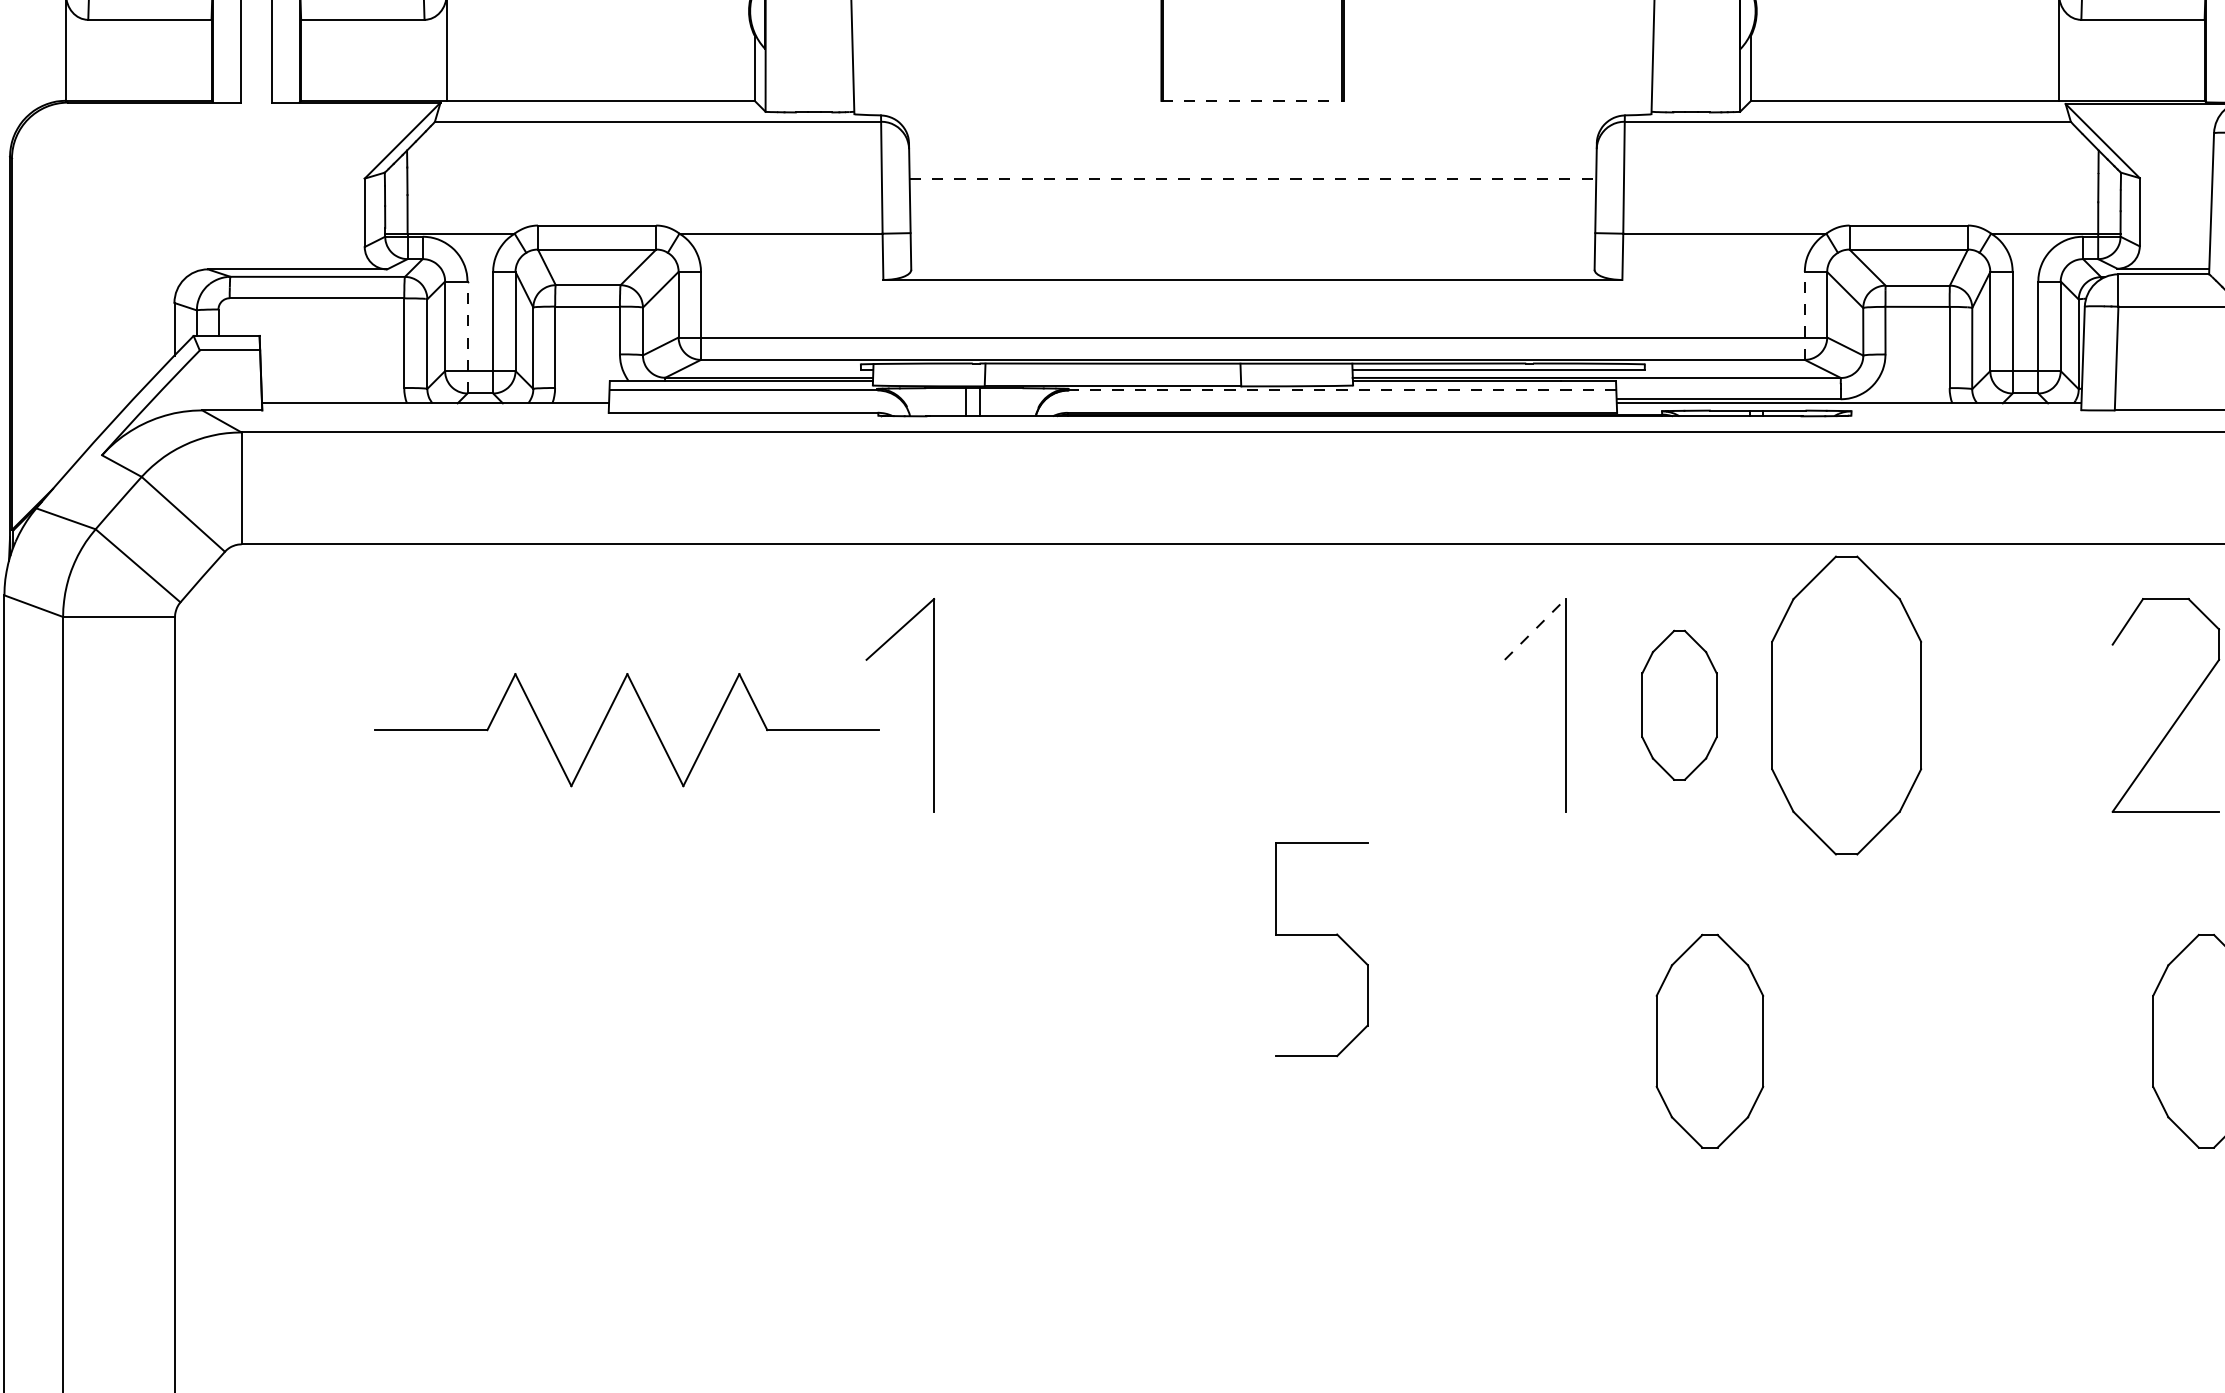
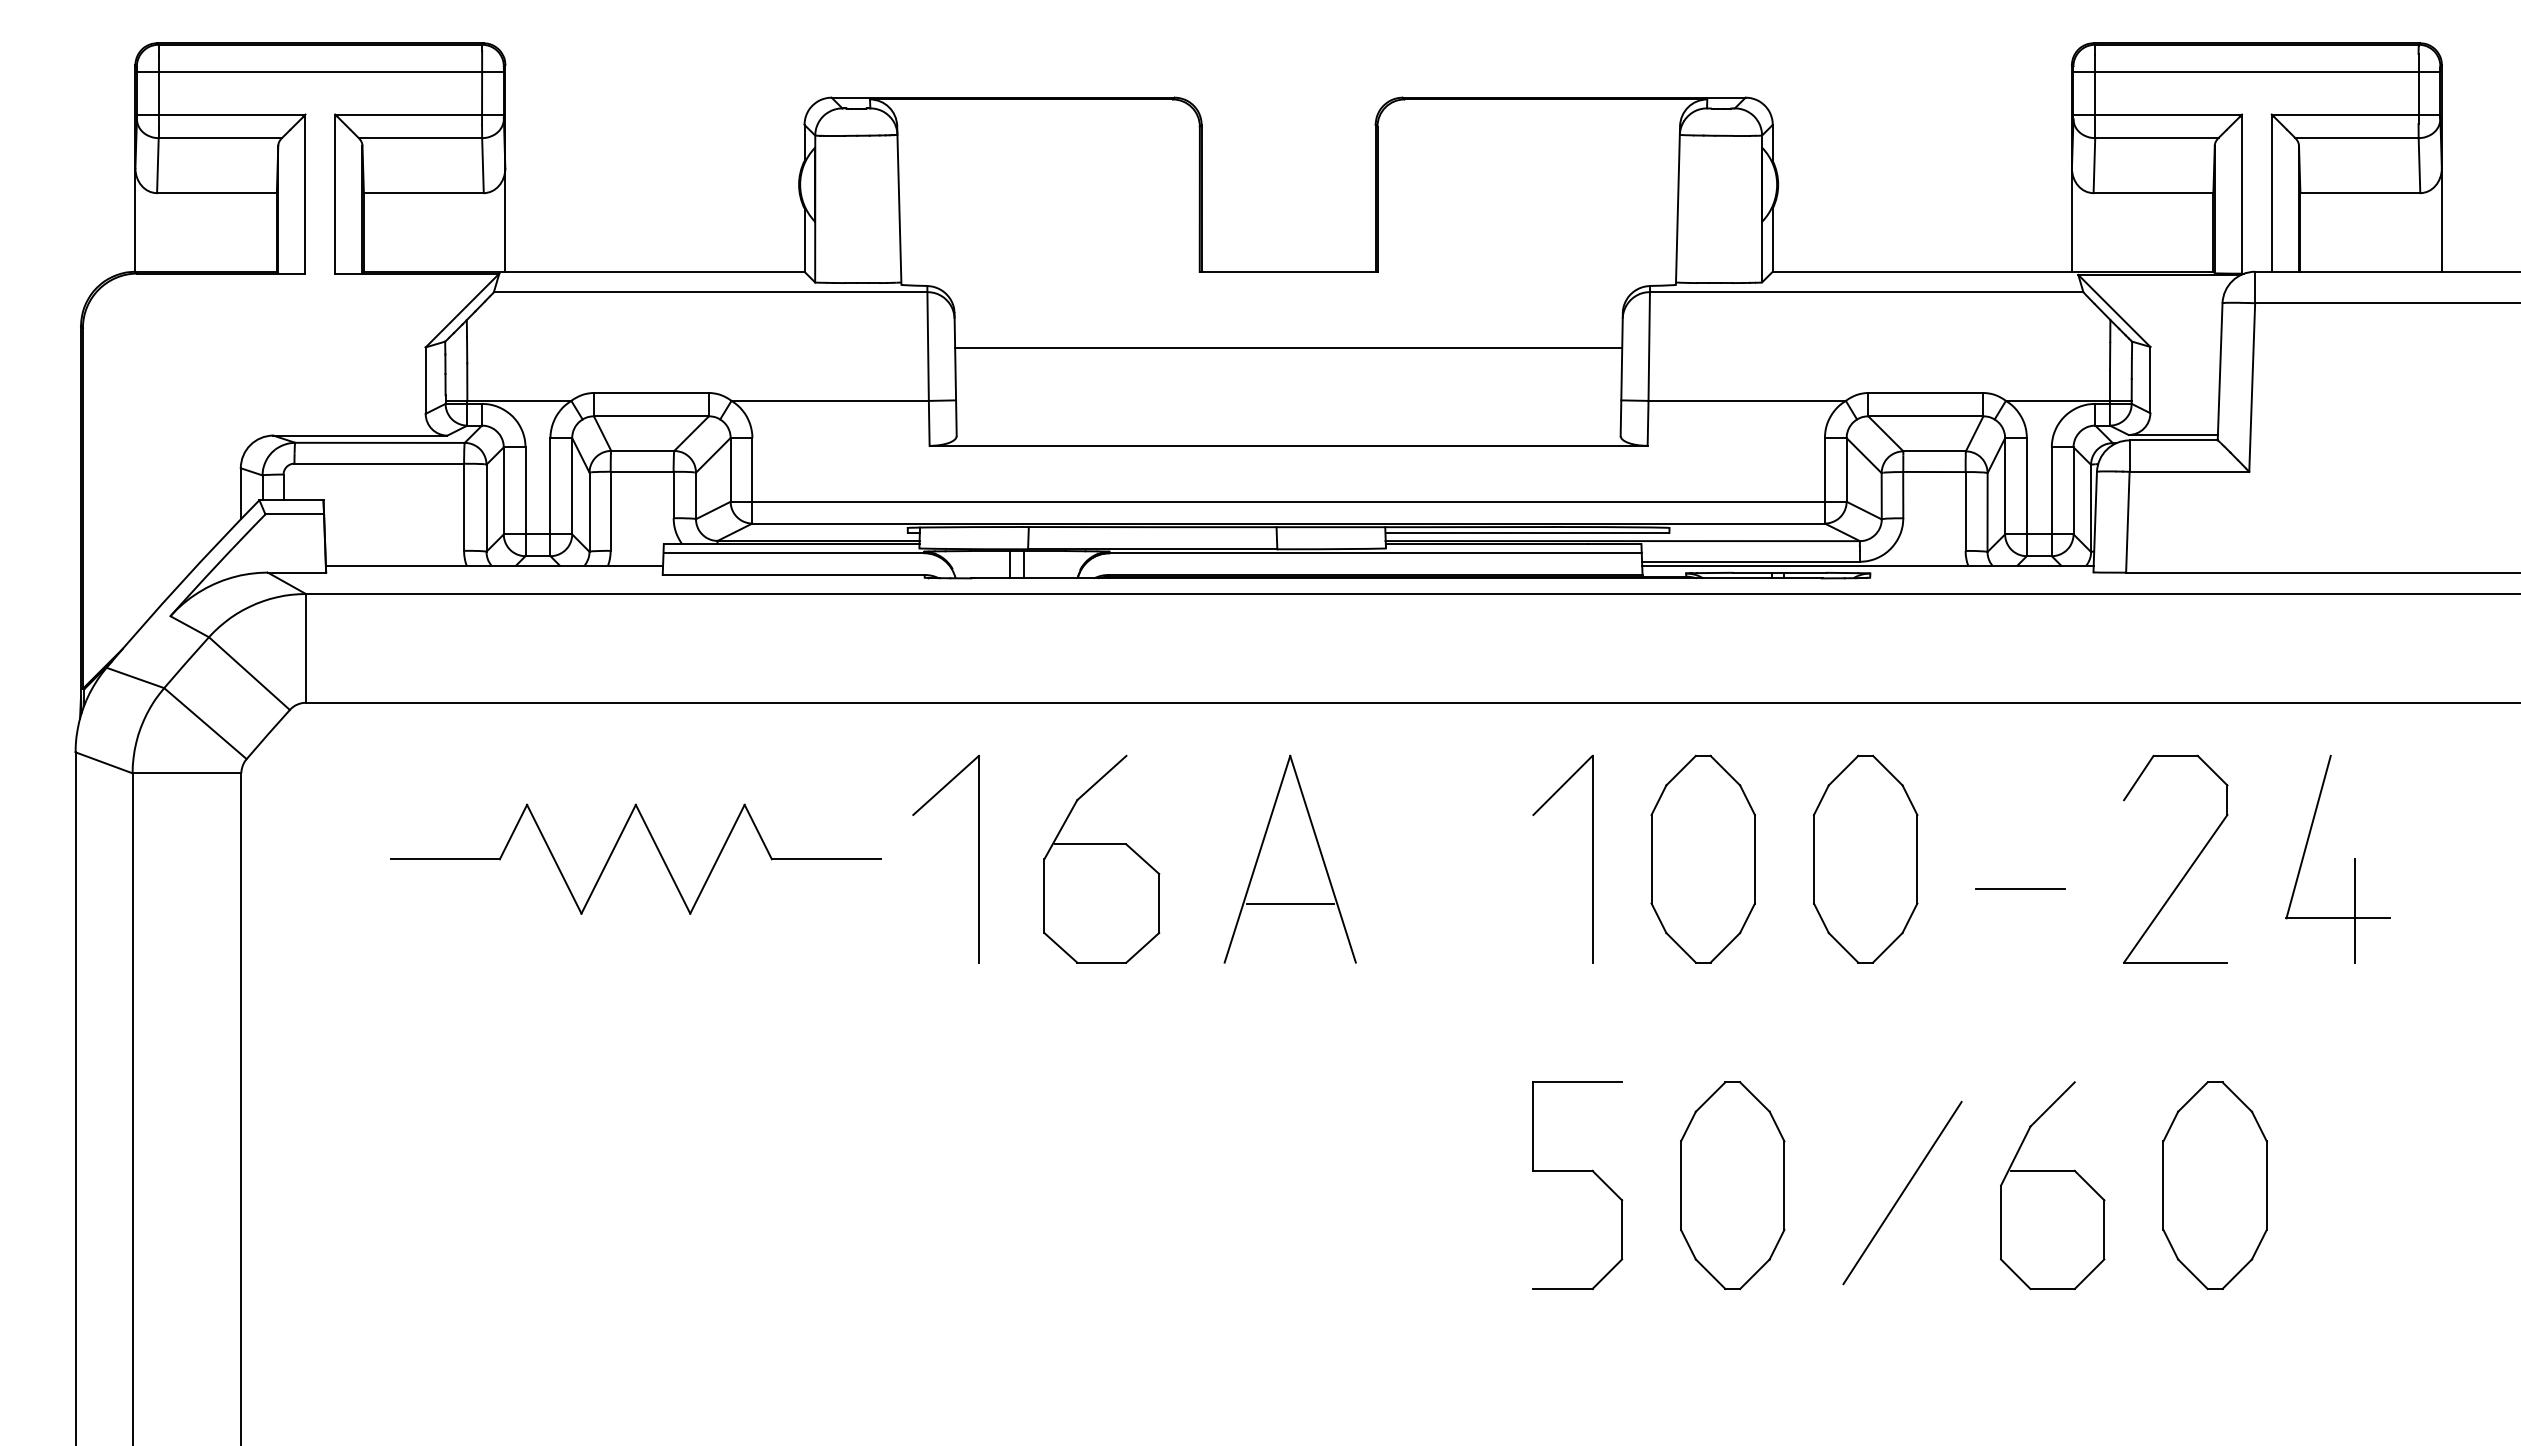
line: (1252, 100) -> (1288, 271), dashed -> solid
line: (1252, 178) -> (1288, 347), dashed -> solid
line: (1804, 315) -> (1824, 480), dashed -> solid
line: (467, 337) -> (525, 501), dashed -> solid
line: (1342, 390) -> (1375, 553), dashed -> solid
line: (1534, 629) -> (1562, 785), dashed -> solid
part: (1224, 696) -> (1261, 850), added
part: (1060, 704) -> (1101, 858), added
part: (1678, 704) -> (1702, 858), size x1.43
part: (1846, 704) -> (1865, 858), size x0.71
part: (606, 719) -> (615, 848), moved
line: (2006, 735) -> (2020, 888), added
part: (1321, 935) -> (1577, 1171), moved
part: (2039, 1041) -> (2052, 1185), added
line: (1884, 1048) -> (1902, 1192), added

